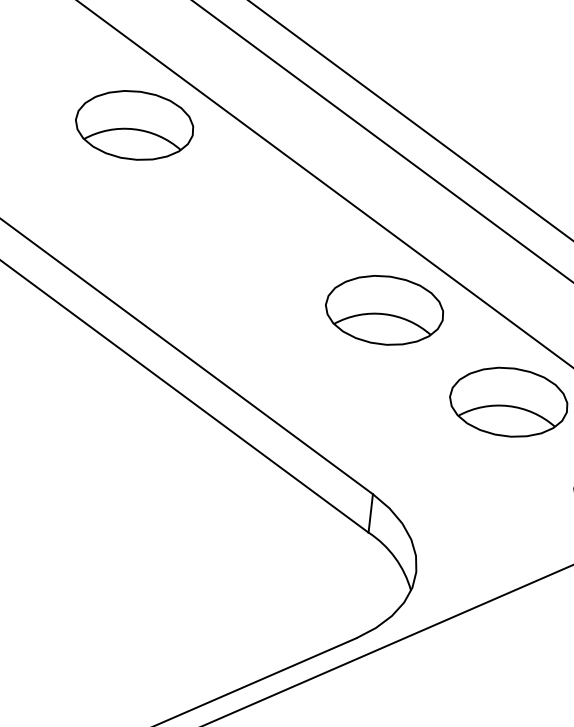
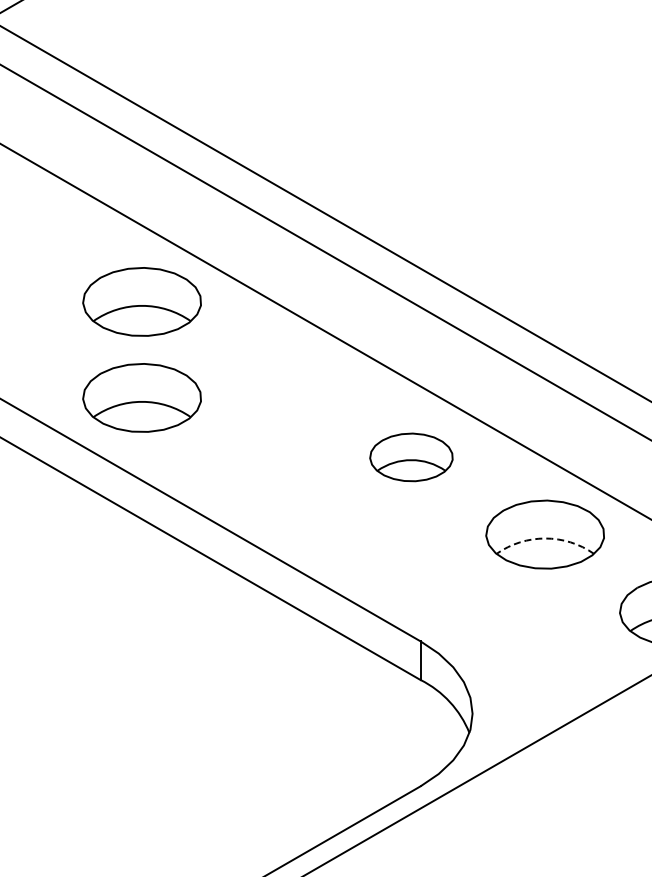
part: (123, 220) -> (141, 397), added
part: (384, 310) -> (411, 457), size x0.7
arc: (508, 406) -> (545, 538), solid -> dashed

